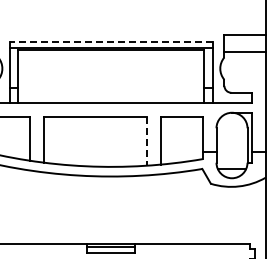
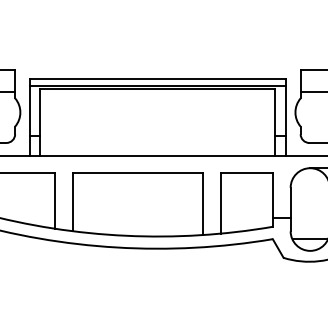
line: (110, 42) -> (156, 79), dashed -> solid
line: (147, 141) -> (203, 204), dashed -> solid

